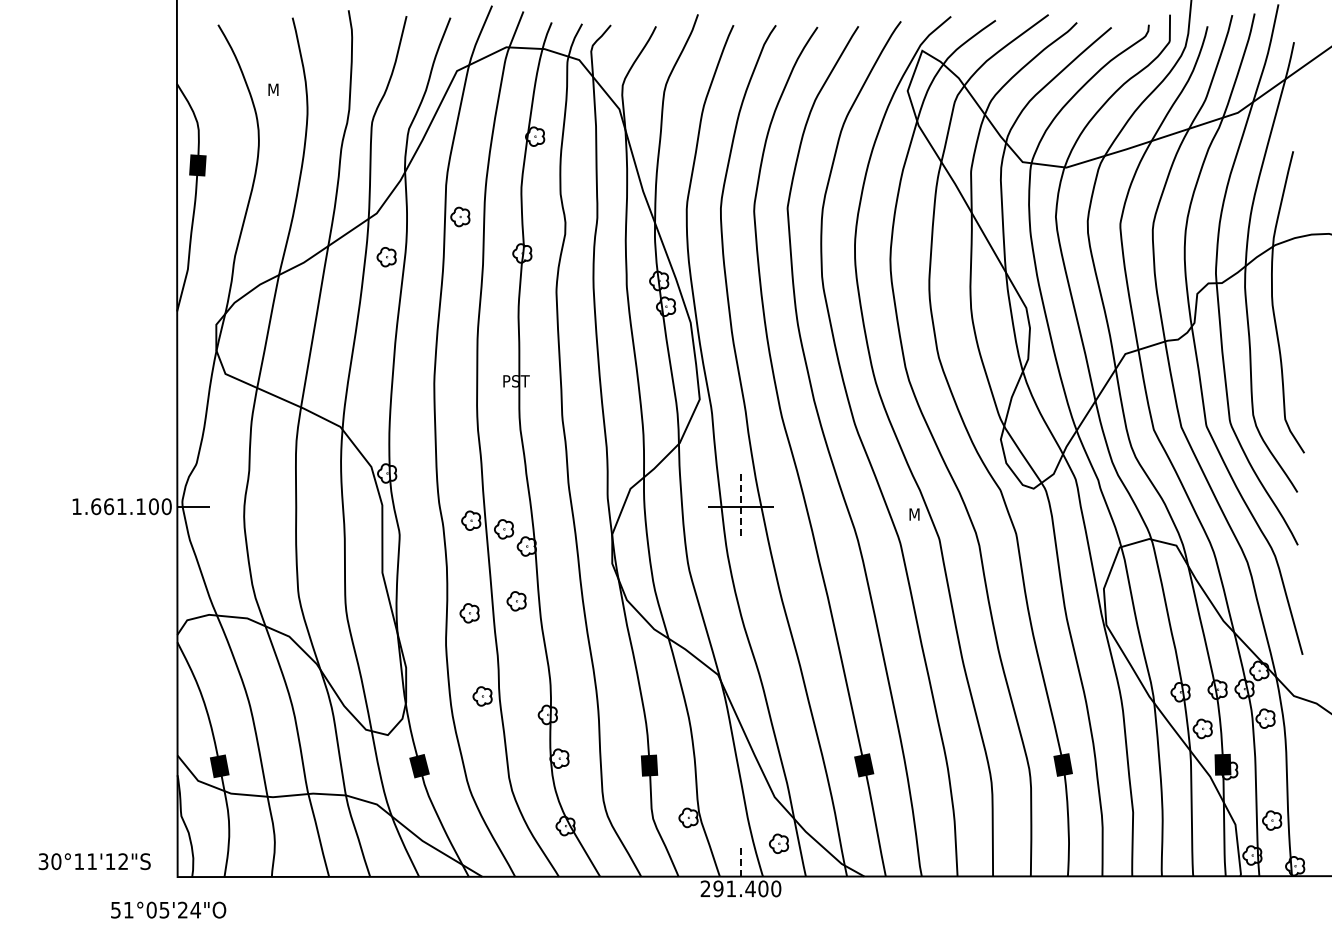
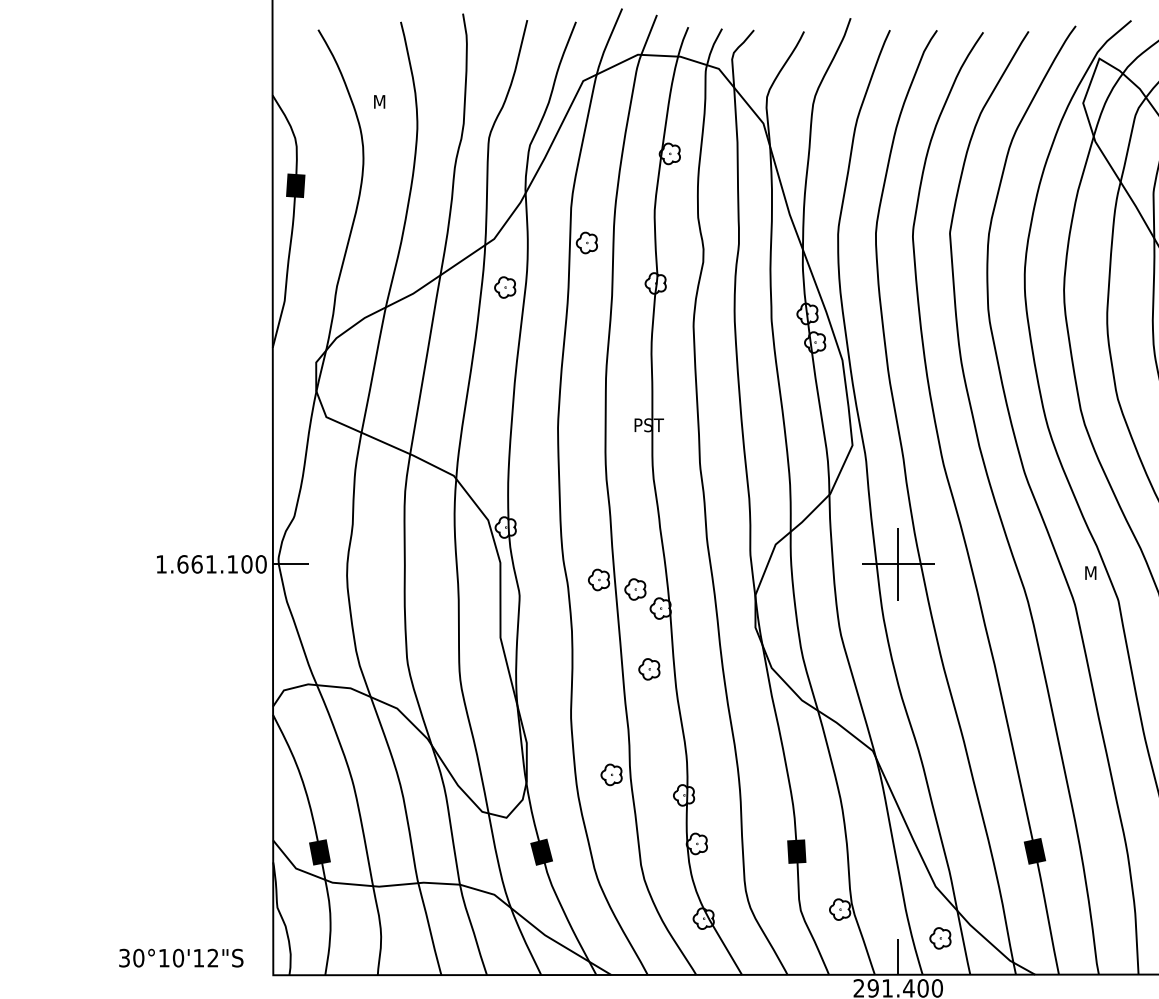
line: (741, 506) -> (898, 564), dashed -> solid
part: (469, 613) -> (597, 682), removed
line: (741, 859) -> (898, 955), dashed -> solid
text: (92, 861) -> (178, 958), 30°11'12"S -> 30°10'12"S

